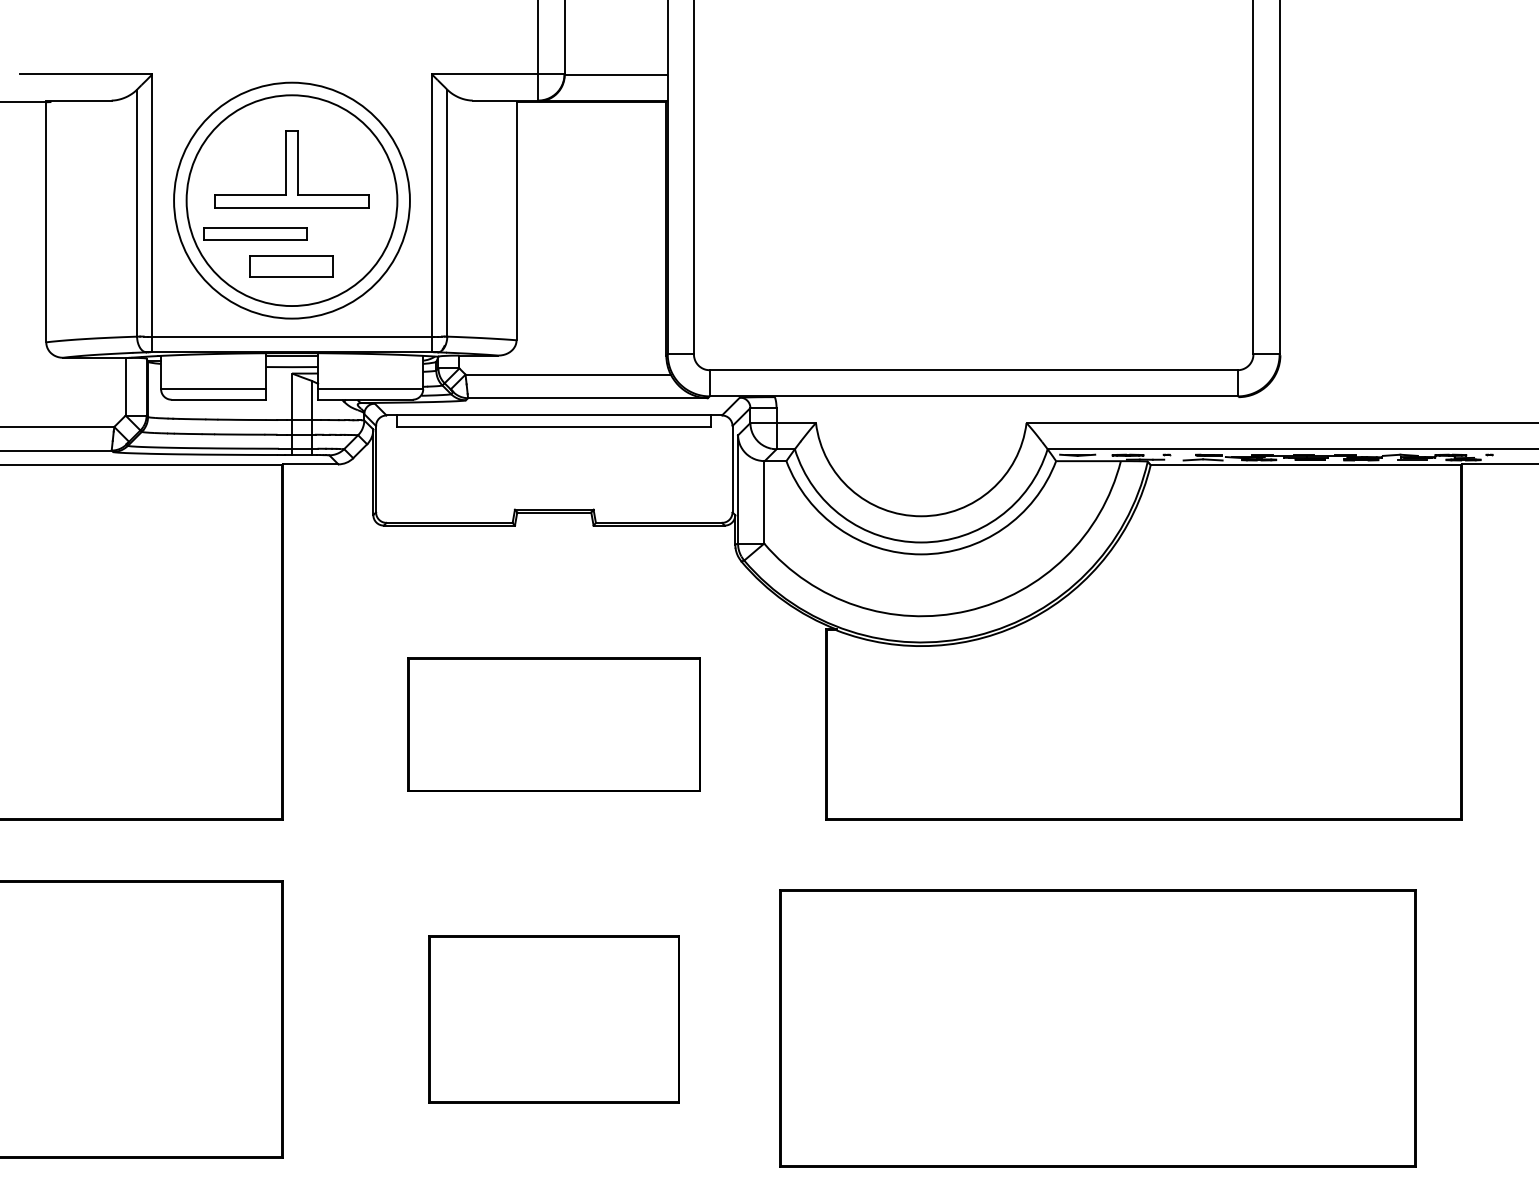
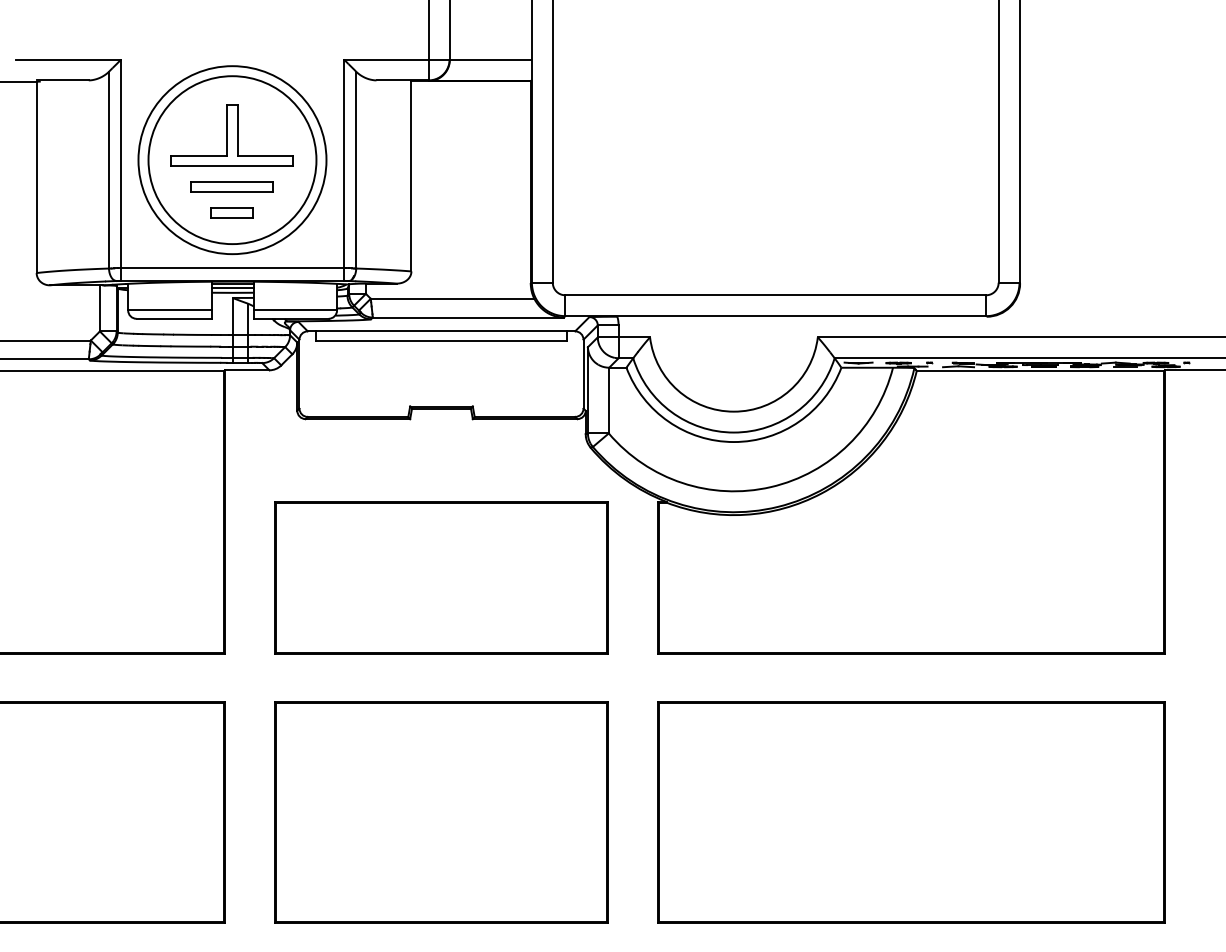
part: (255, 233) -> (232, 186), moved
part: (291, 266) -> (232, 212), size x0.62
line: (291, 360) -> (232, 287), added
part: (554, 724) -> (441, 577), size x1.43
part: (554, 1019) -> (441, 812), size x1.67
part: (1097, 1028) -> (911, 812), moved

